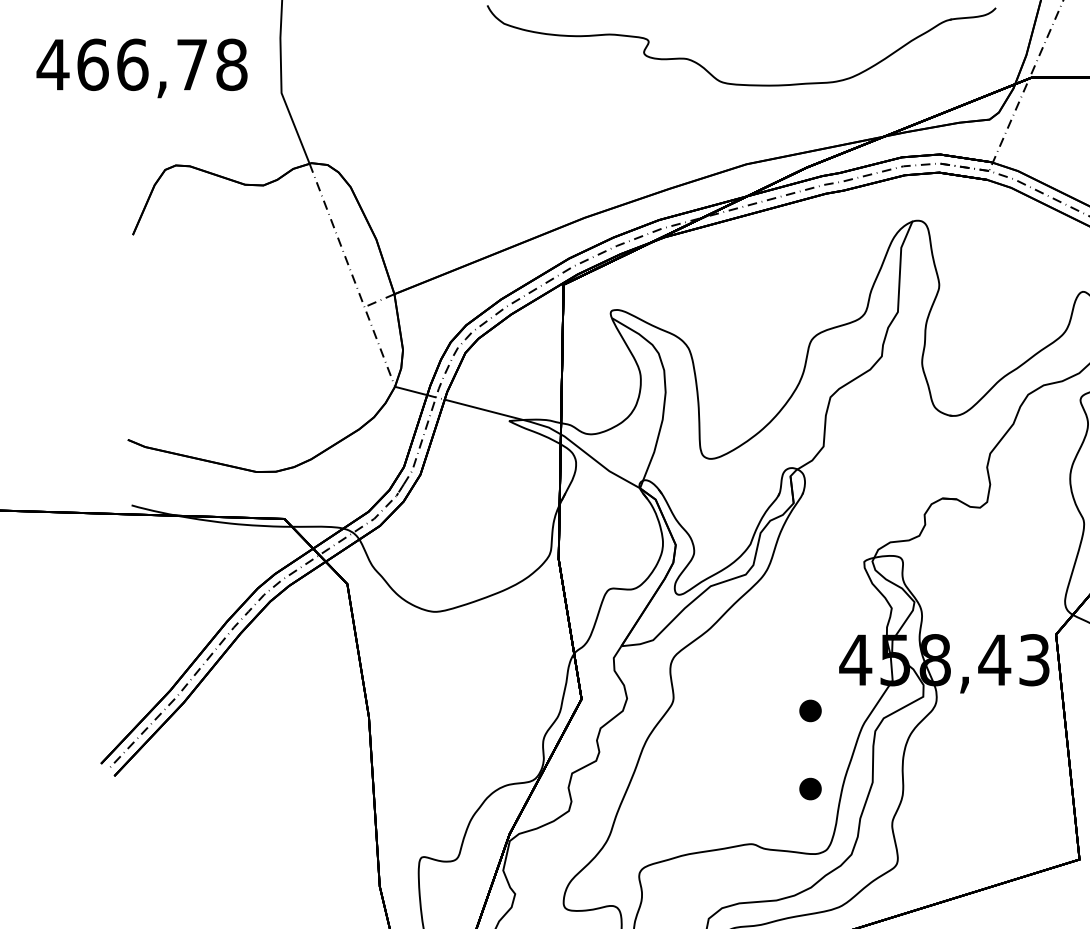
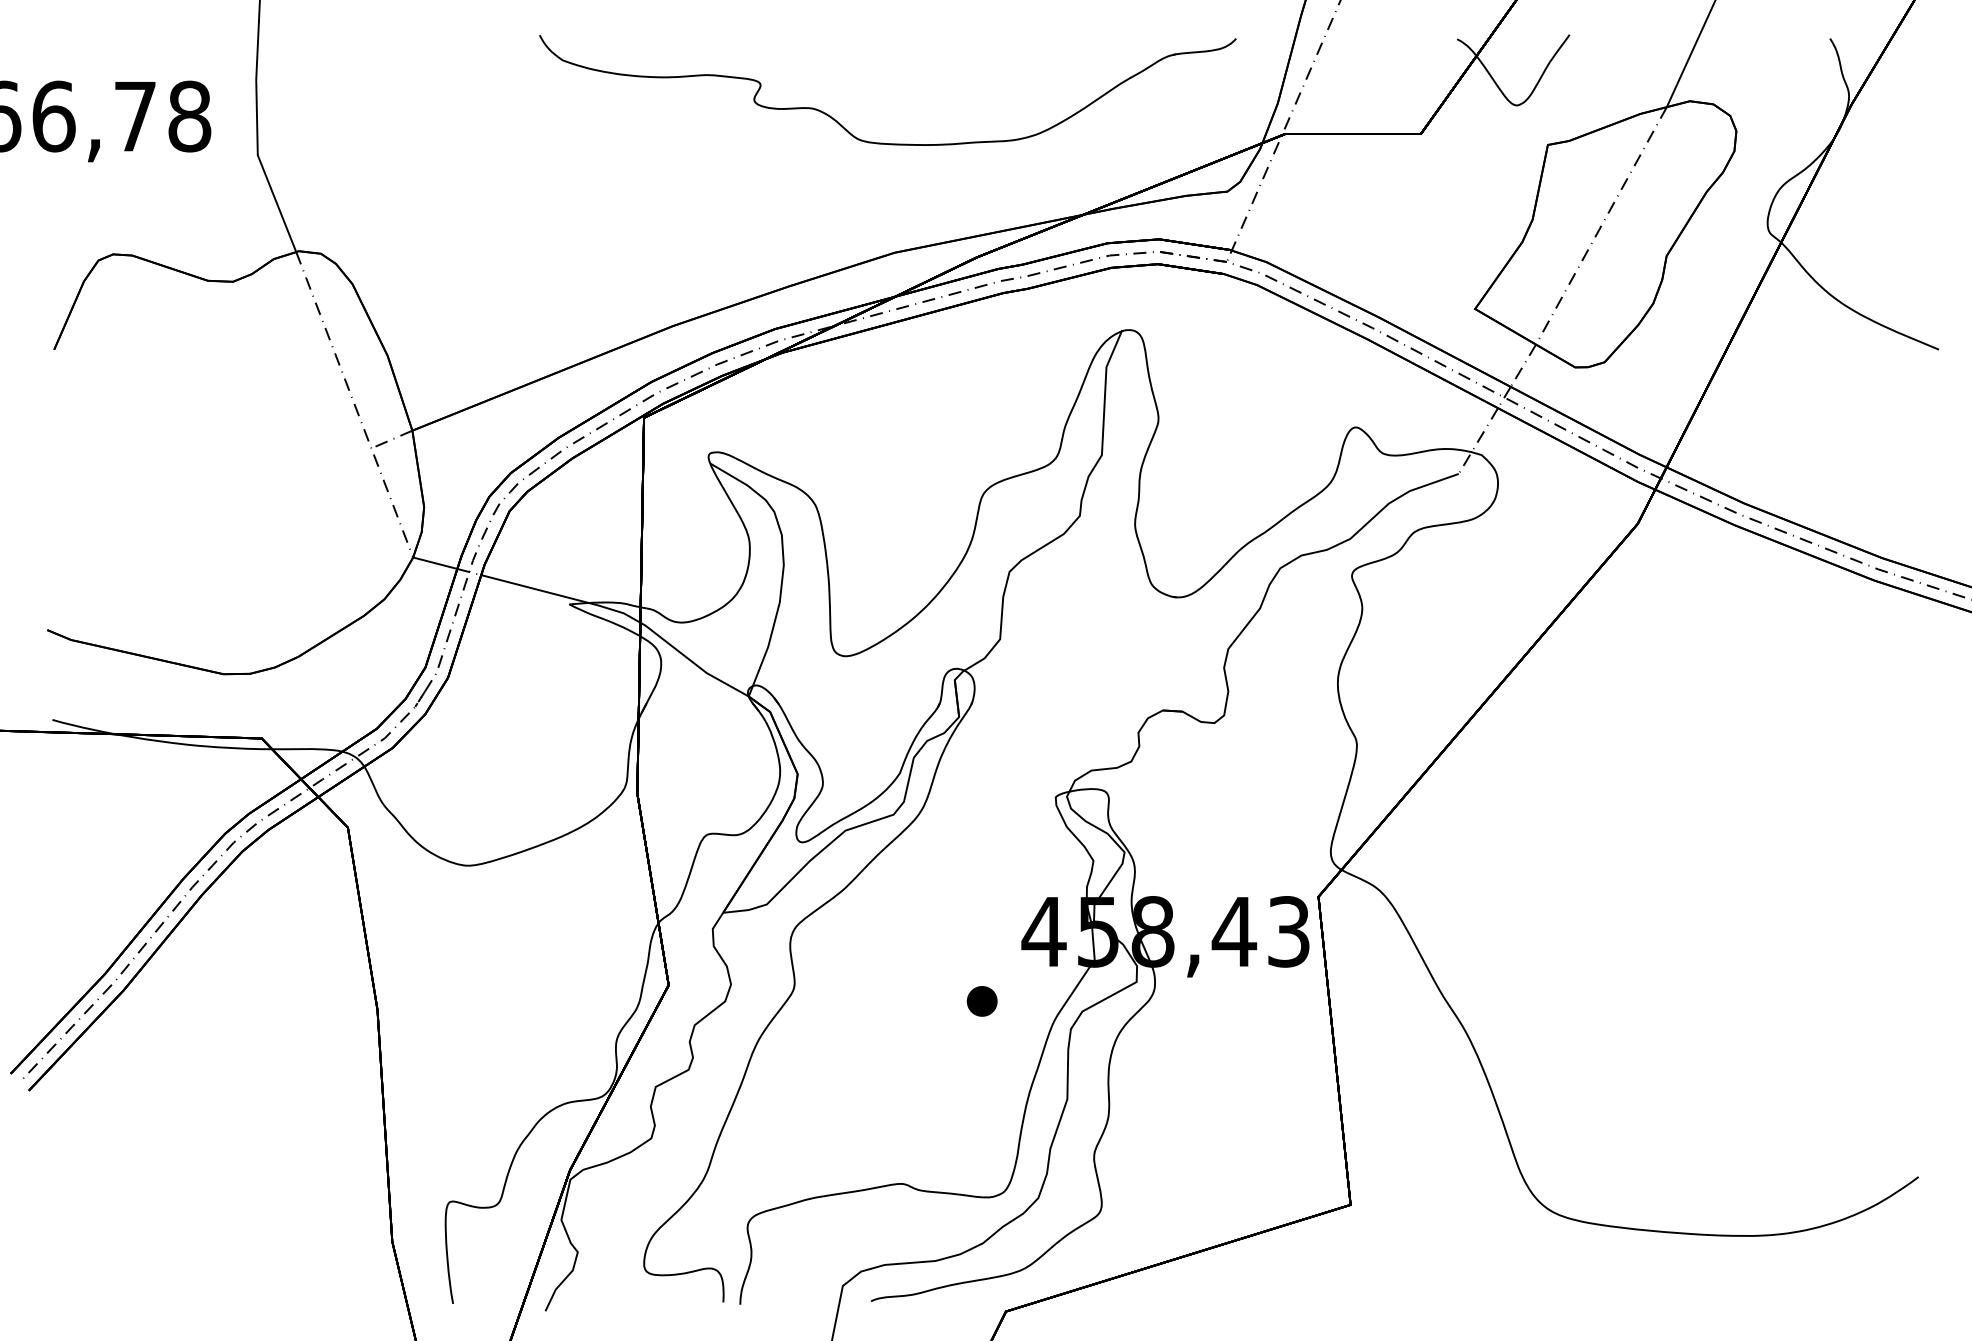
part: (810, 789) -> (981, 1108), removed

